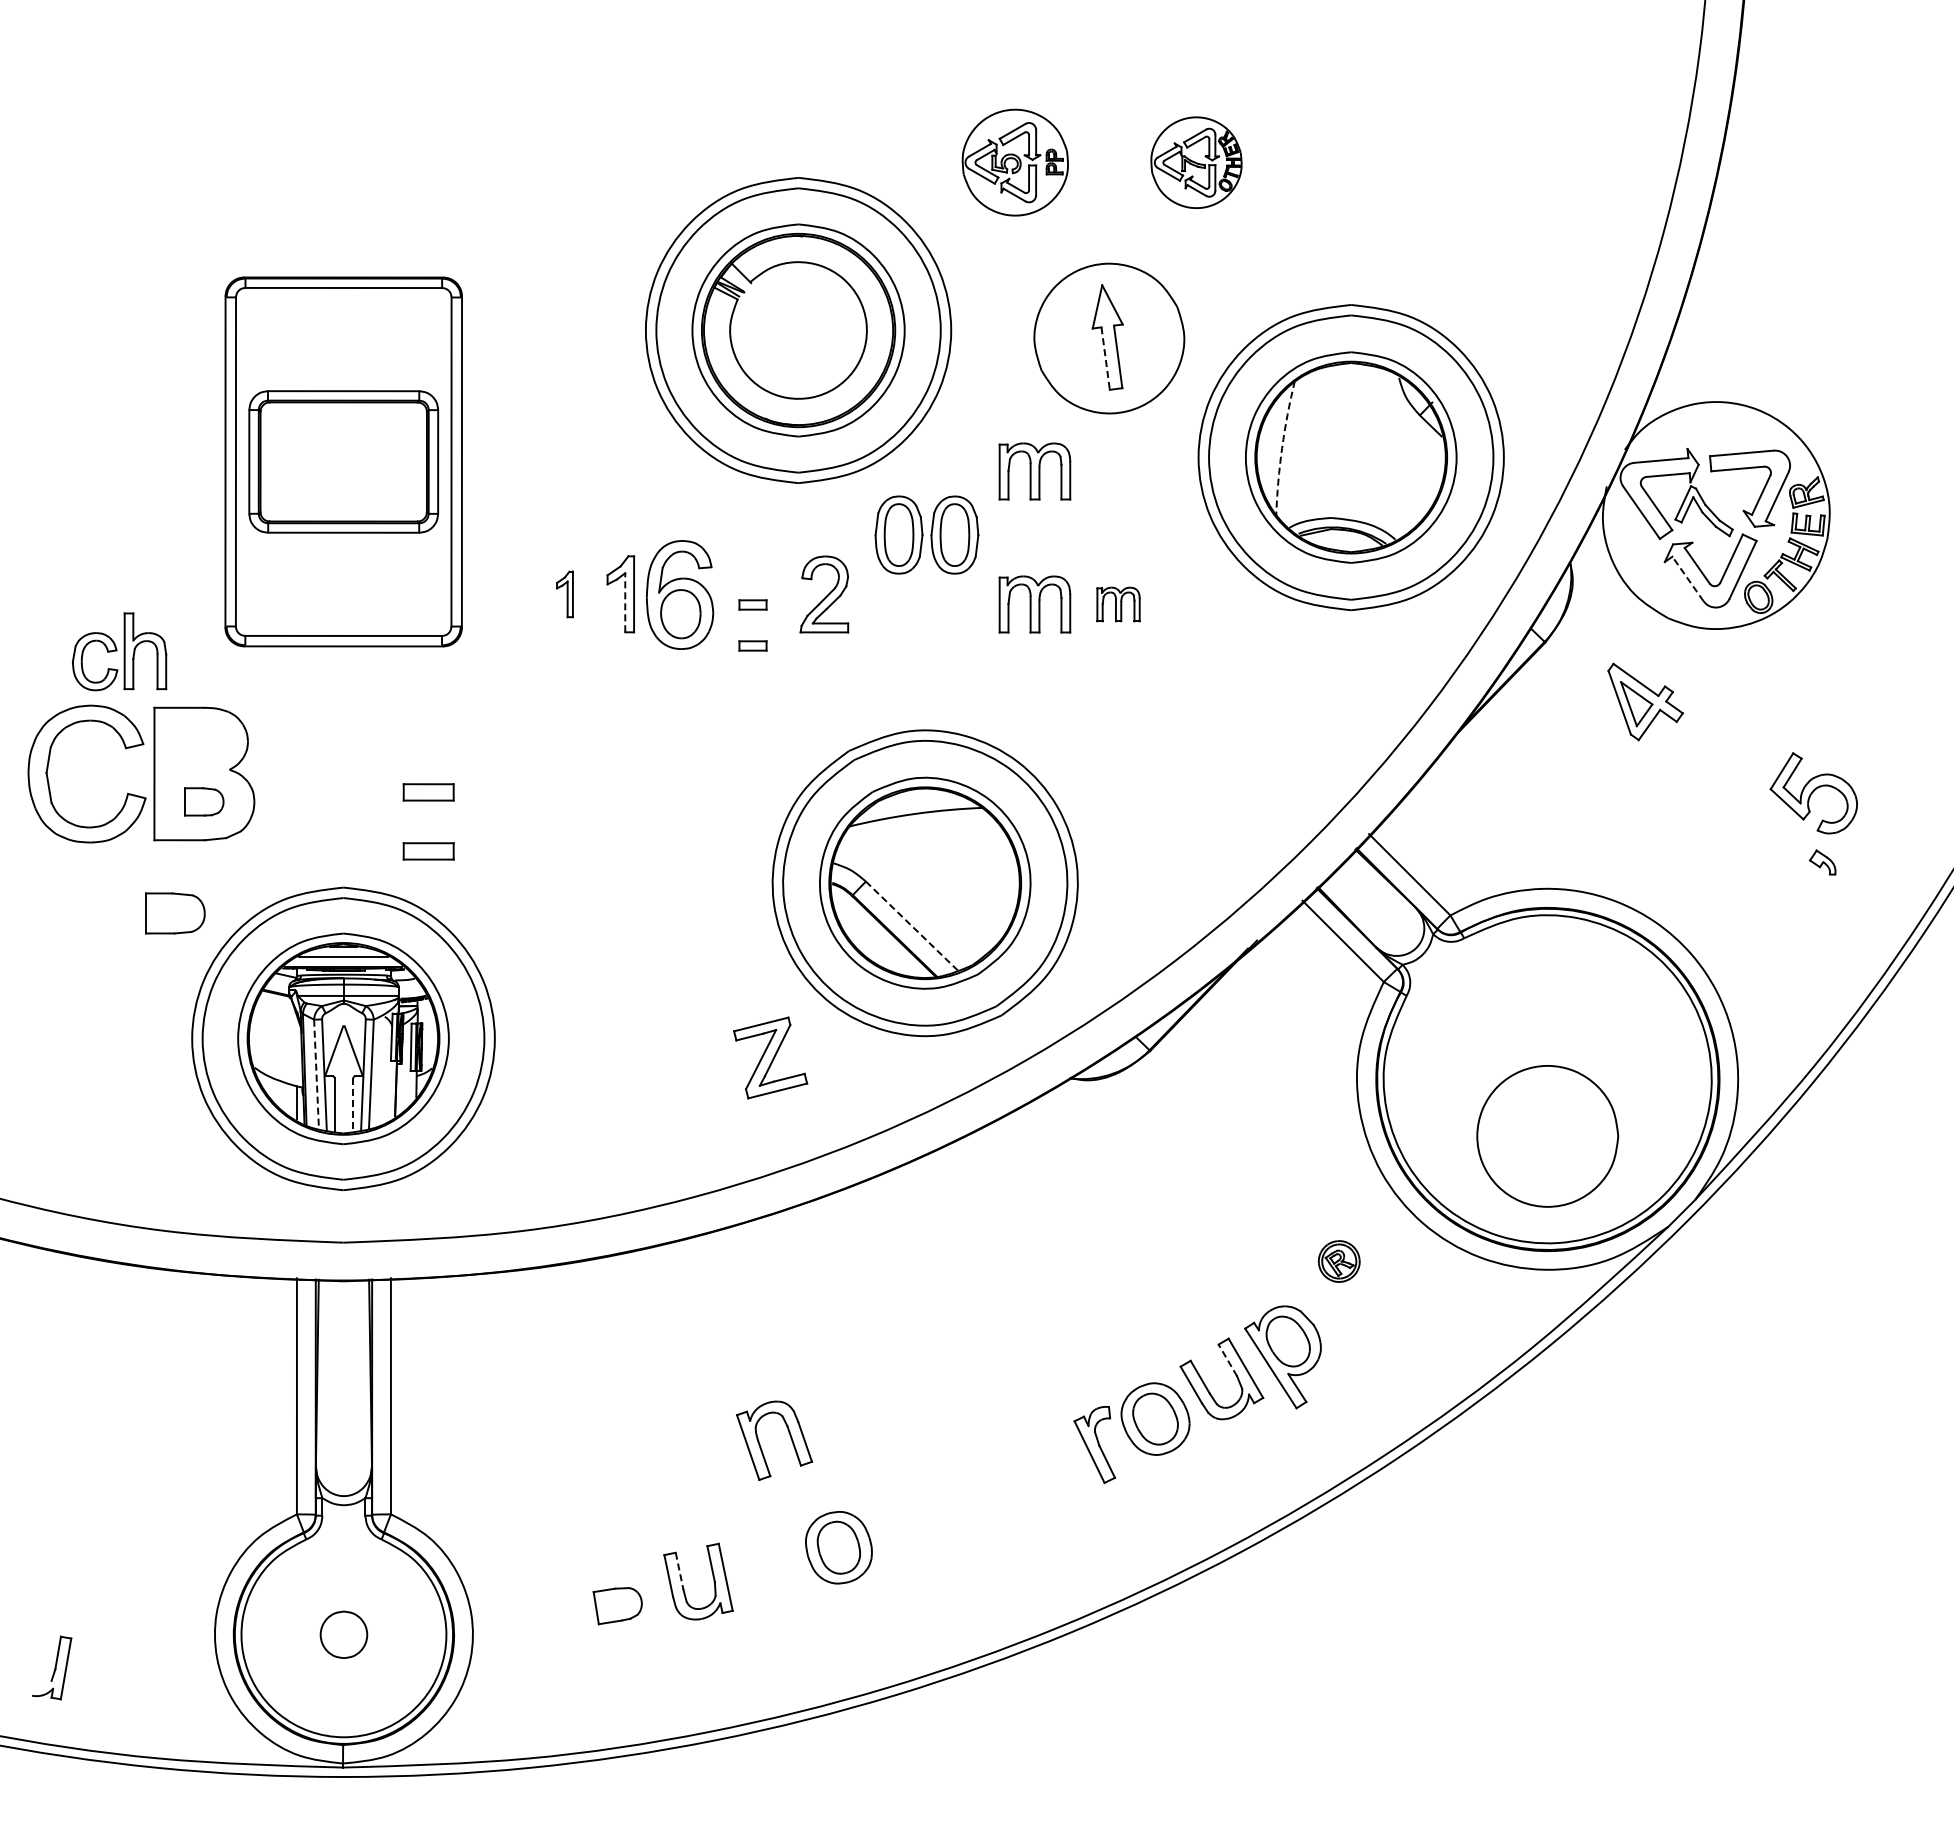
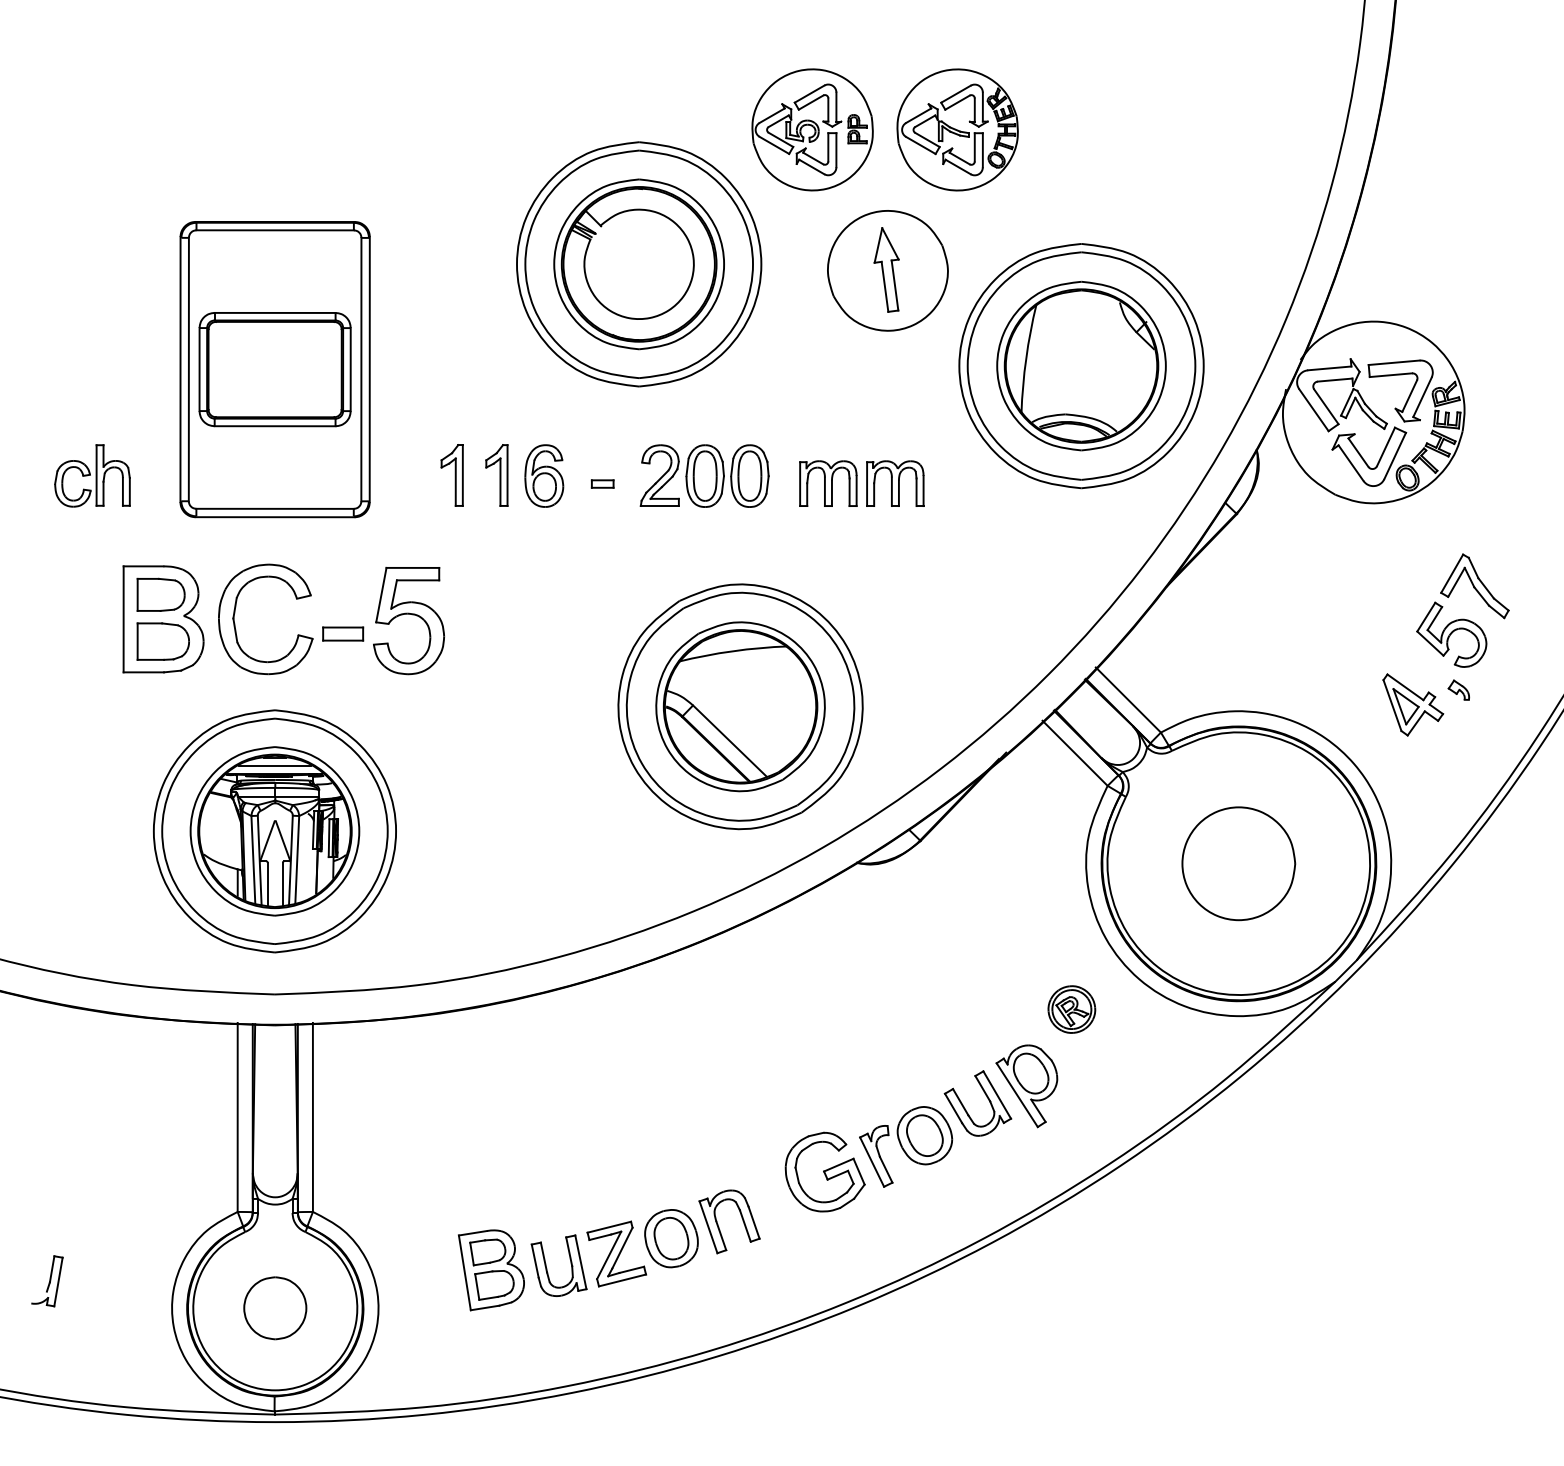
part: (1015, 162) -> (812, 129), size x1.43
part: (1196, 162) -> (957, 129), size x1.67
line: (1105, 358) -> (884, 286), dashed -> solid
arc: (1282, 448) -> (1026, 358), dashed -> solid
part: (1034, 471) -> (828, 377), removed
part: (926, 534) -> (727, 475), moved
line: (1687, 578) -> (1350, 462), dashed -> solid
part: (564, 594) -> (451, 475), size x1.67
part: (679, 594) -> (543, 475), size x0.71
line: (625, 602) -> (500, 482), dashed -> solid
part: (1118, 604) -> (895, 483), size x1.67
part: (752, 645) -> (602, 516), removed
part: (119, 651) -> (92, 475), moved
part: (1645, 701) -> (1413, 704), moved
part: (1842, 732) -> (1474, 586), added
part: (512, 768) -> (410, 614), added
part: (48, 776) -> (234, 621), moved
part: (204, 801) -> (163, 641), size x1.67
part: (428, 851) -> (342, 681), removed
part: (175, 913) -> (161, 594), moved
line: (911, 925) -> (729, 740), dashed -> solid
part: (770, 1057) -> (616, 1253), moved
line: (316, 1074) -> (253, 859), dashed -> solid
line: (353, 1104) -> (282, 883), dashed -> solid
part: (1547, 1136) -> (1238, 863), moved
part: (1339, 1261) -> (1072, 1009), size x1.43
line: (1227, 1360) -> (982, 1088), dashed -> solid
part: (761, 1446) -> (719, 1226), moved
part: (1030, 1464) -> (824, 1172), added
line: (679, 1571) -> (543, 1257), dashed -> solid
part: (613, 1587) -> (491, 1270), added
part: (343, 1634) -> (274, 1308), size x1.67
part: (52, 1667) -> (47, 1280), moved

